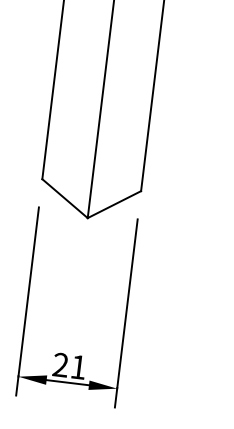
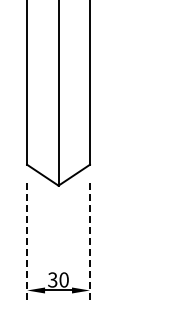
line: (28, 301) -> (27, 242), solid -> dashed
line: (125, 313) -> (89, 242), solid -> dashed
text: (69, 365) -> (58, 279), 21 -> 30

